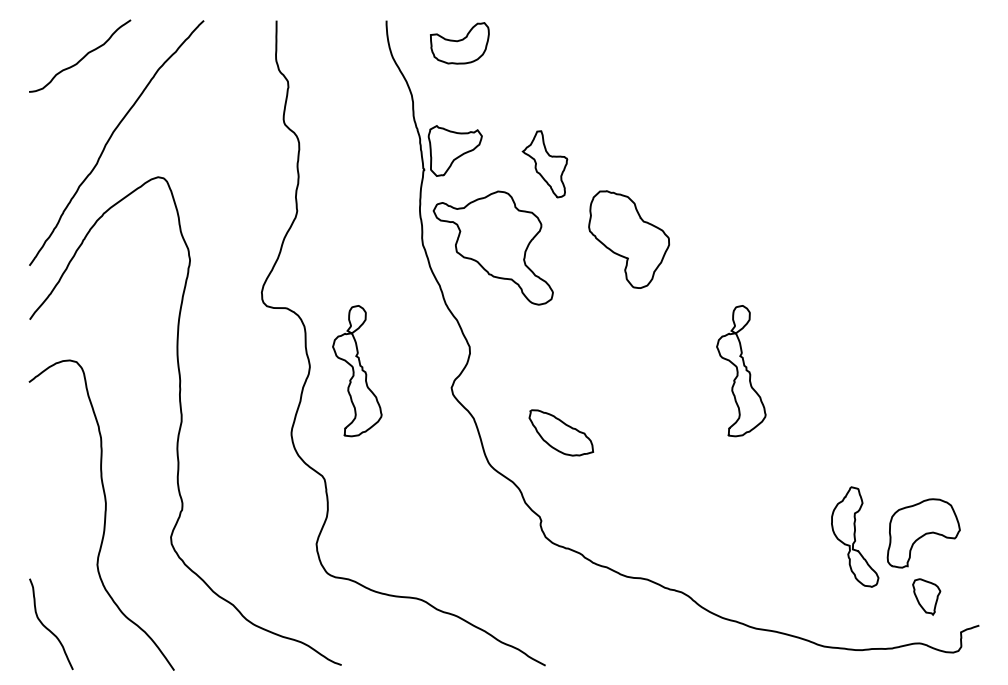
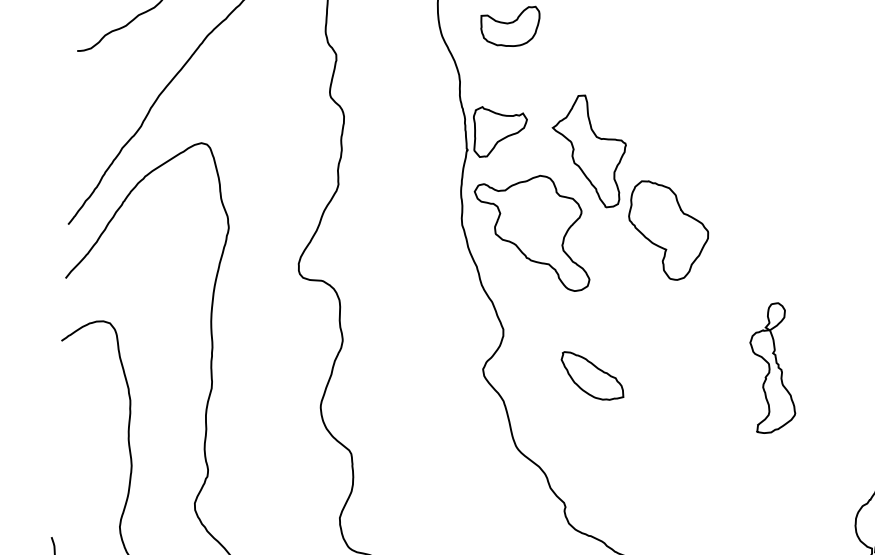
part: (544, 164) -> (587, 151), size x1.67
part: (357, 371) -> (390, 347), removed
part: (561, 432) -> (592, 375), moved

